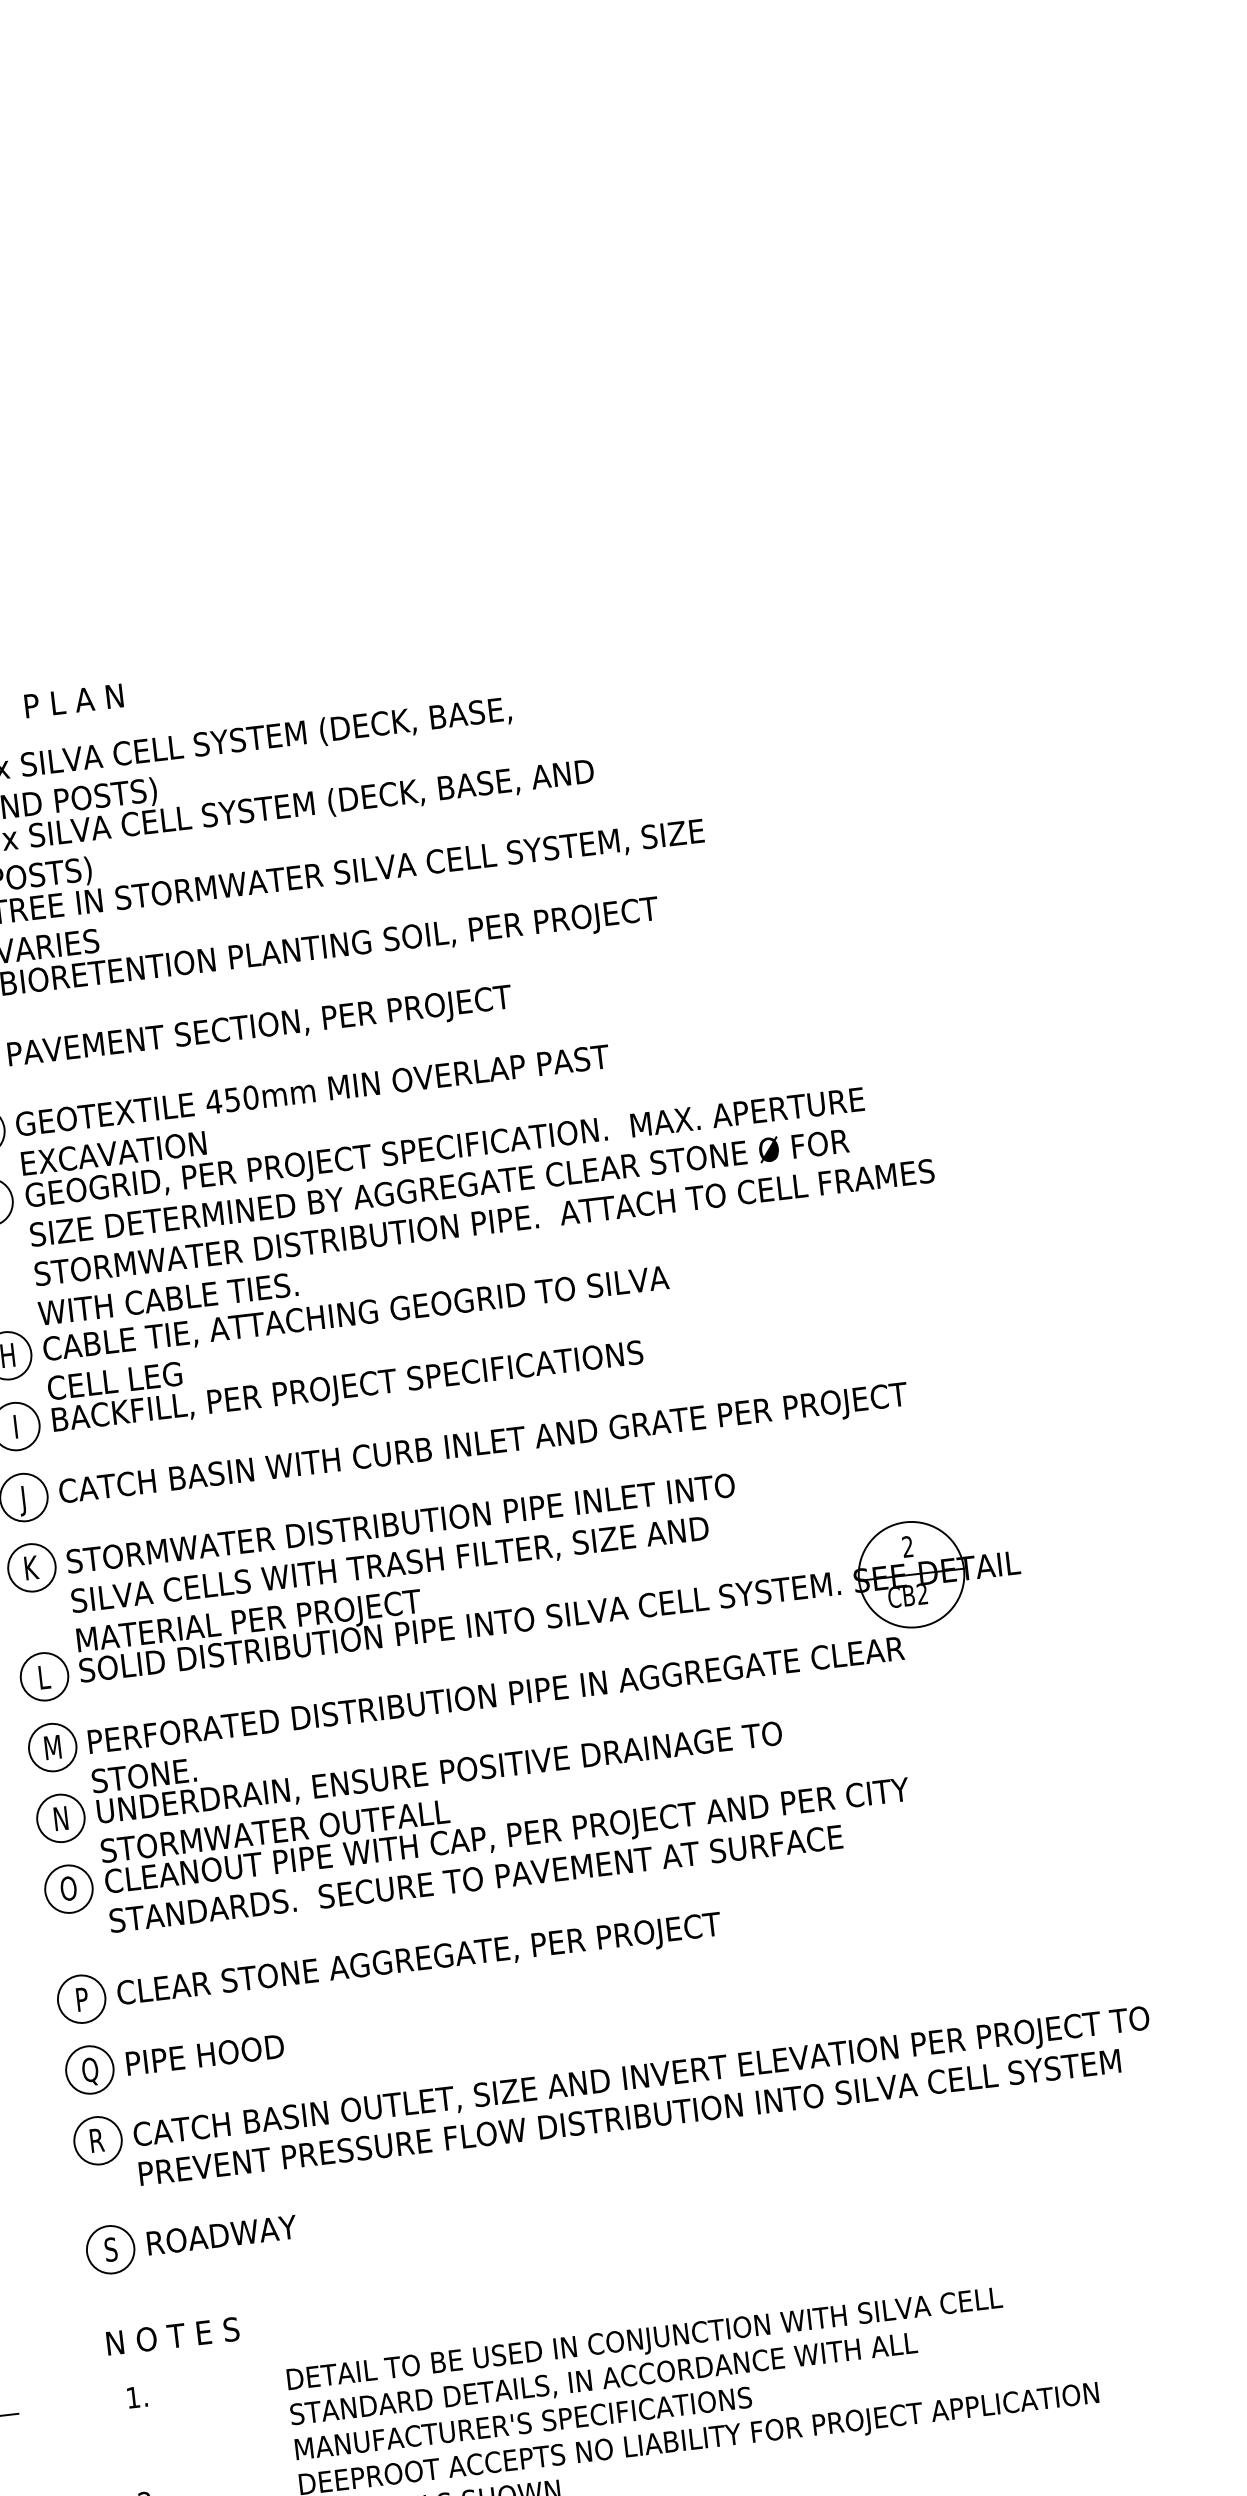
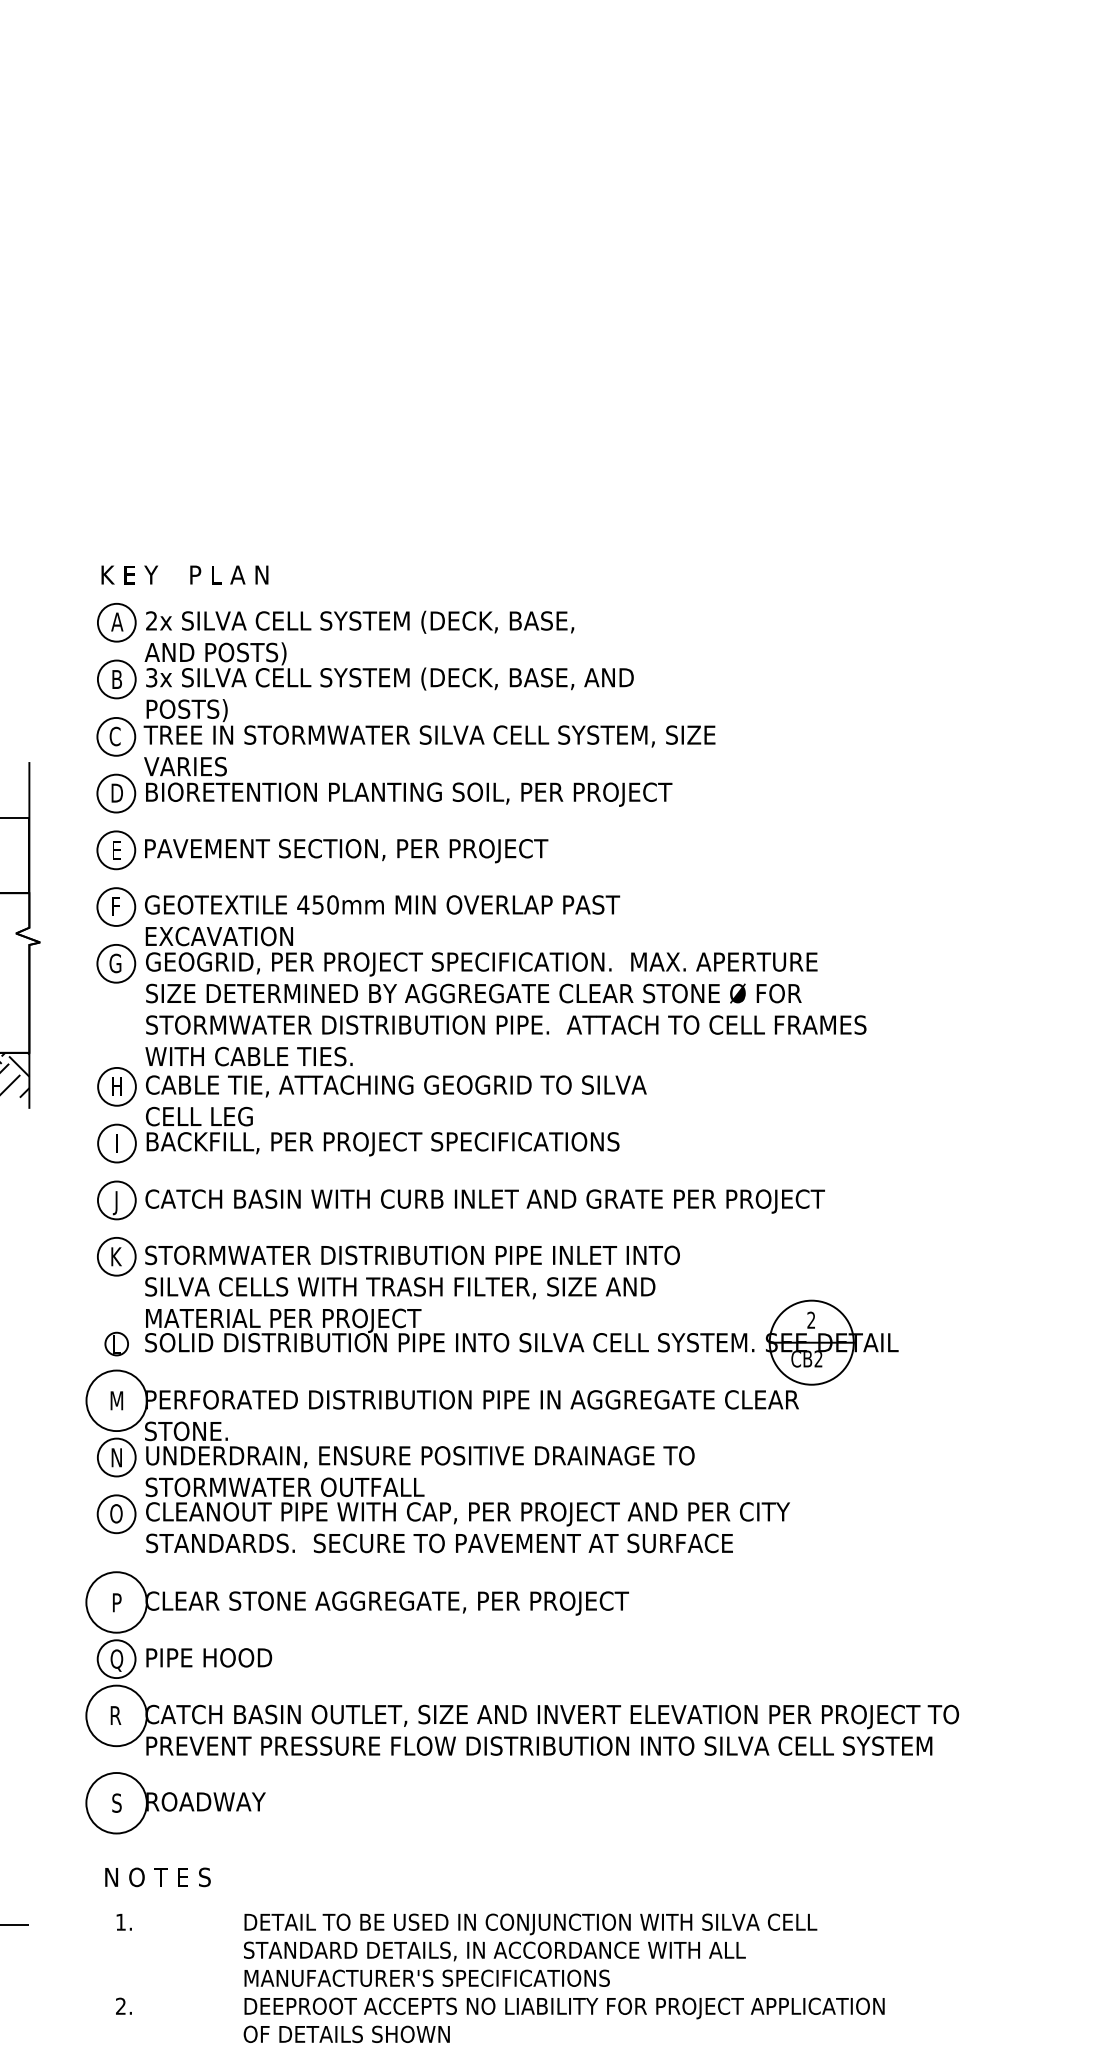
circle: (44, 1677) -> (116, 1344), size x0.6
circle: (52, 1747) -> (116, 1400), size x1.6
circle: (81, 1999) -> (116, 1602), size x1.6
circle: (97, 2140) -> (116, 1715), size x1.6
circle: (110, 2250) -> (116, 1803), size x1.6

